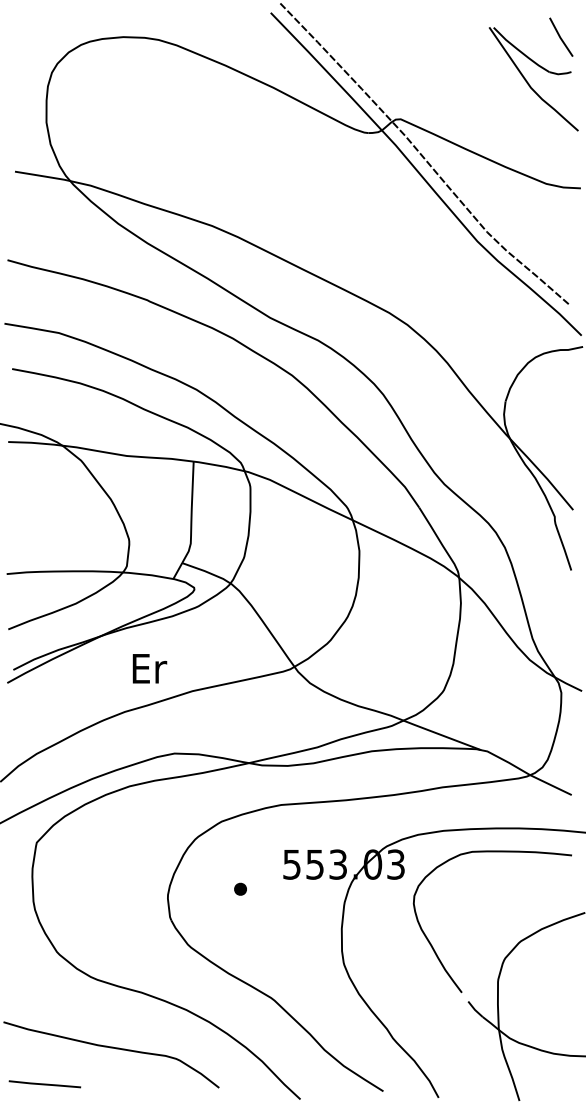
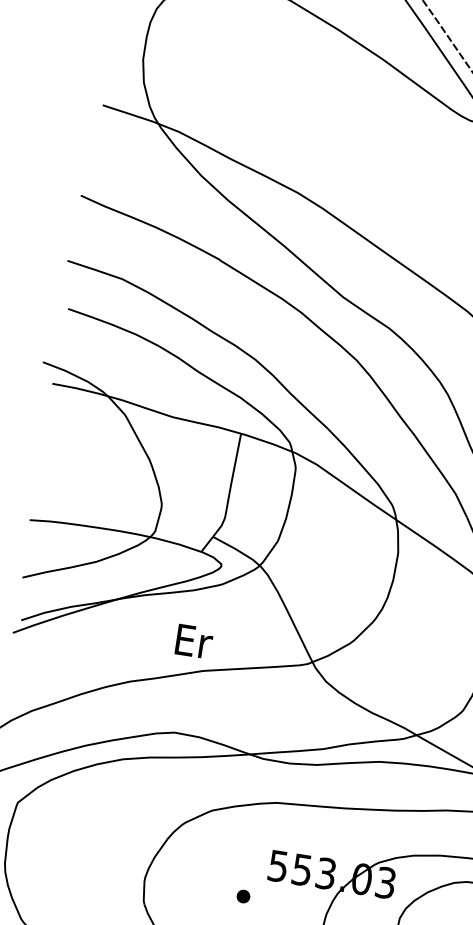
text: (149, 668) -> (193, 641), moved
part: (240, 888) -> (243, 895), moved

